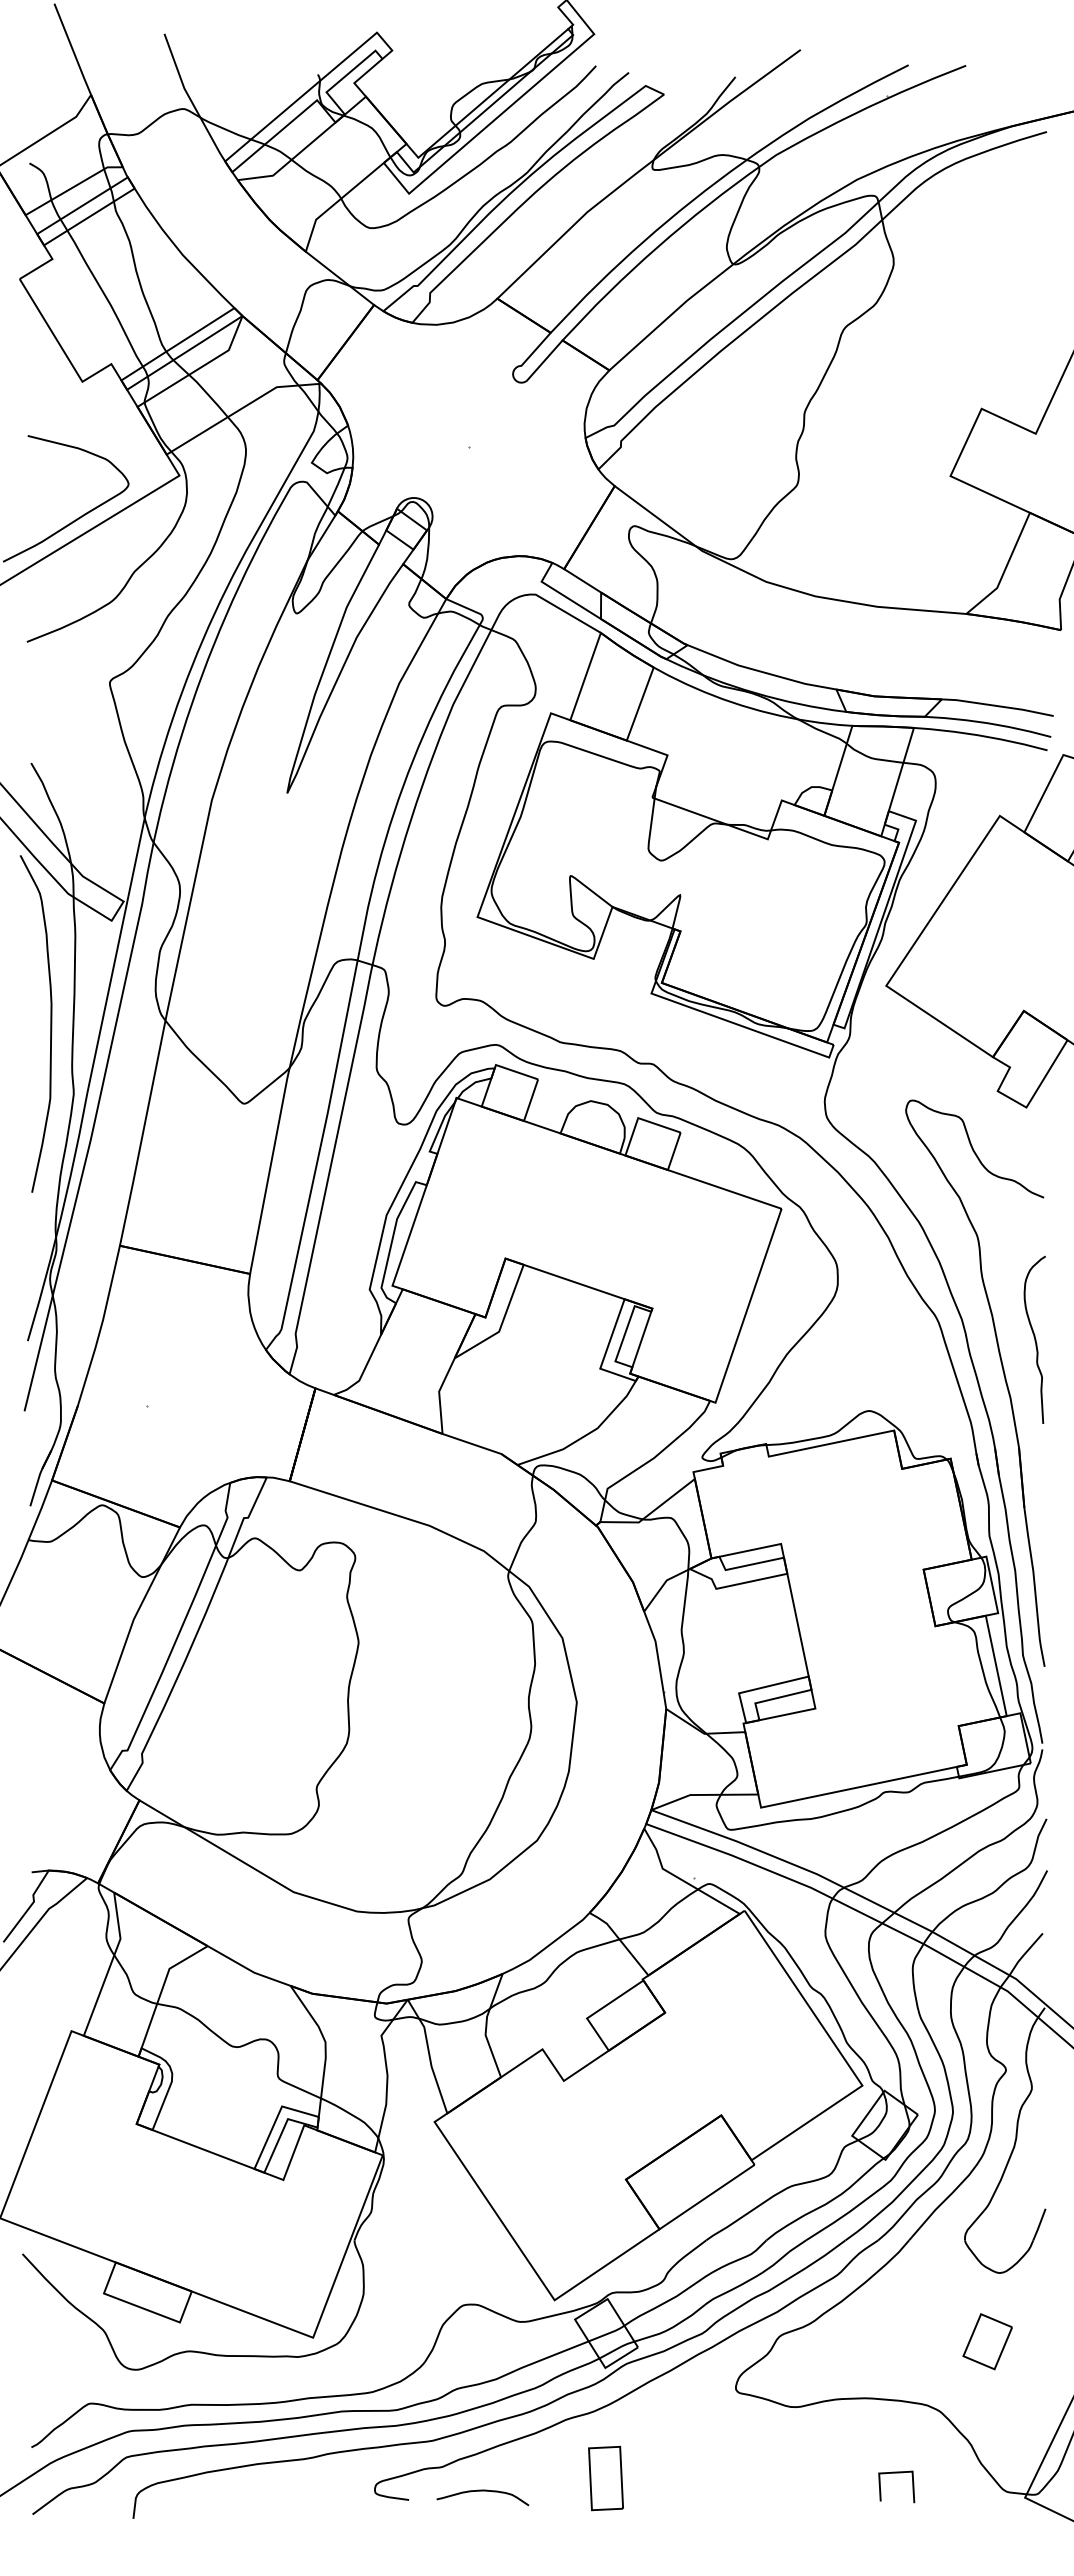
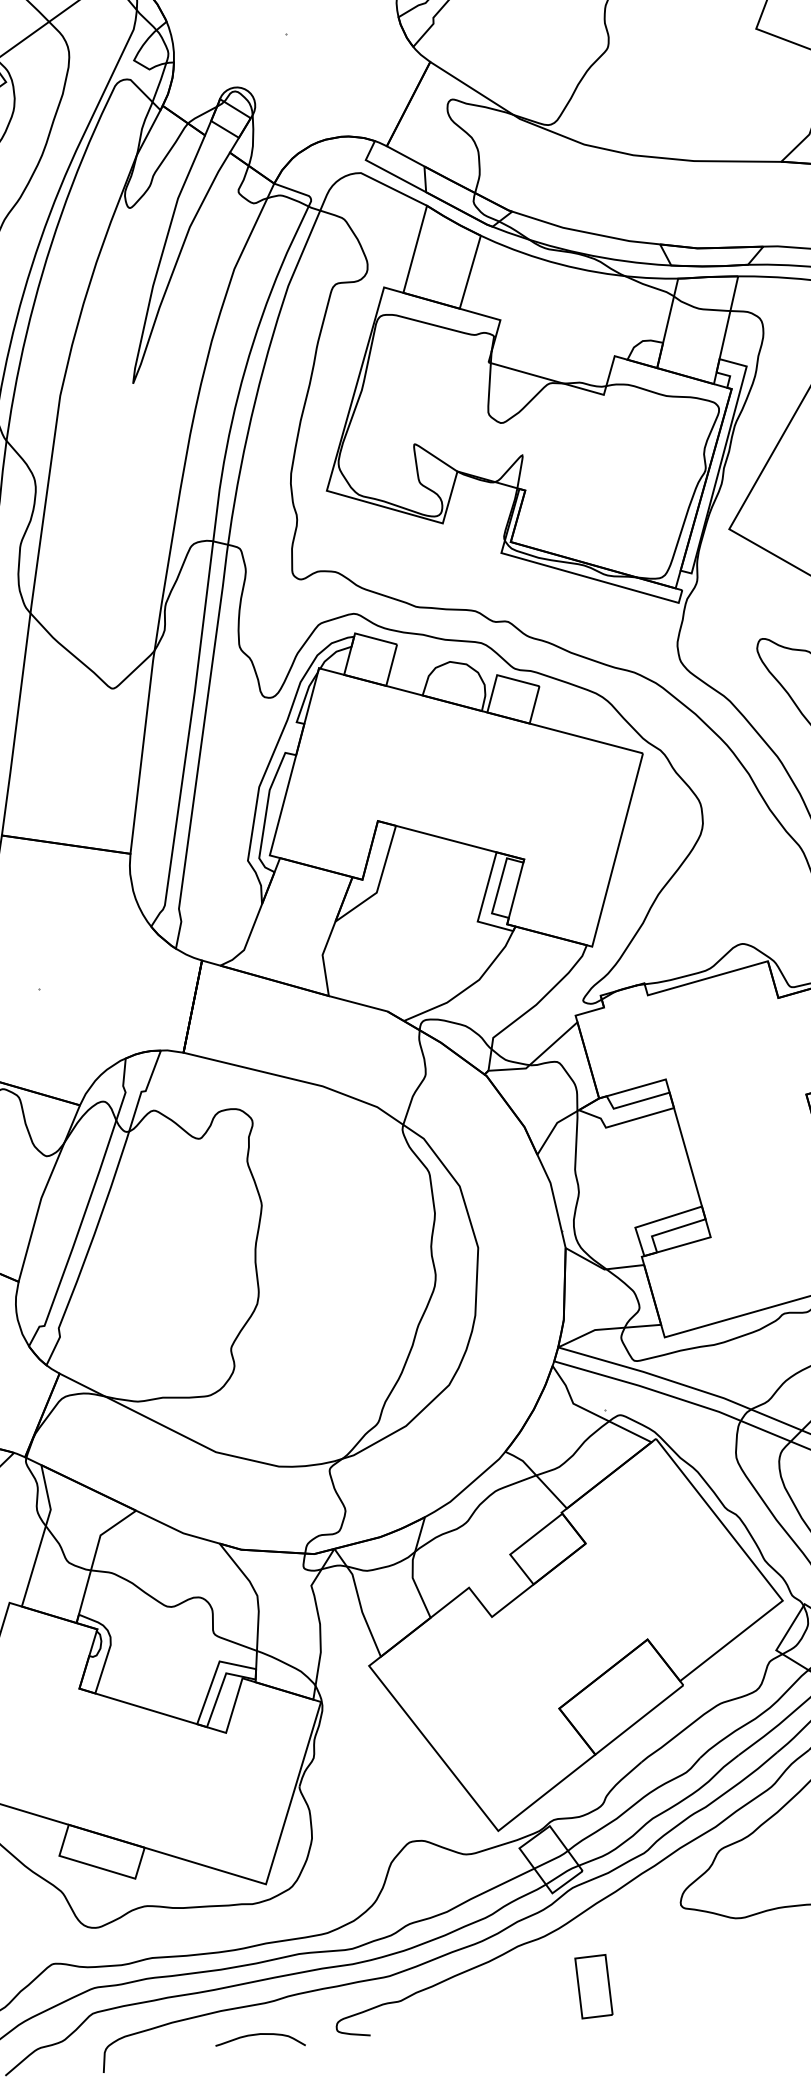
part: (605, 2478) -> (593, 1986), moved
curve: (482, 2491) -> (259, 2035), moved

